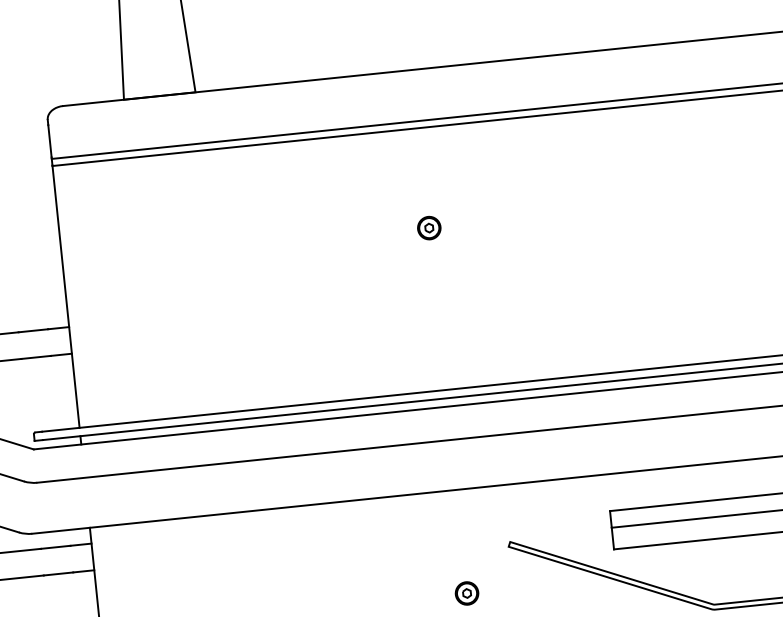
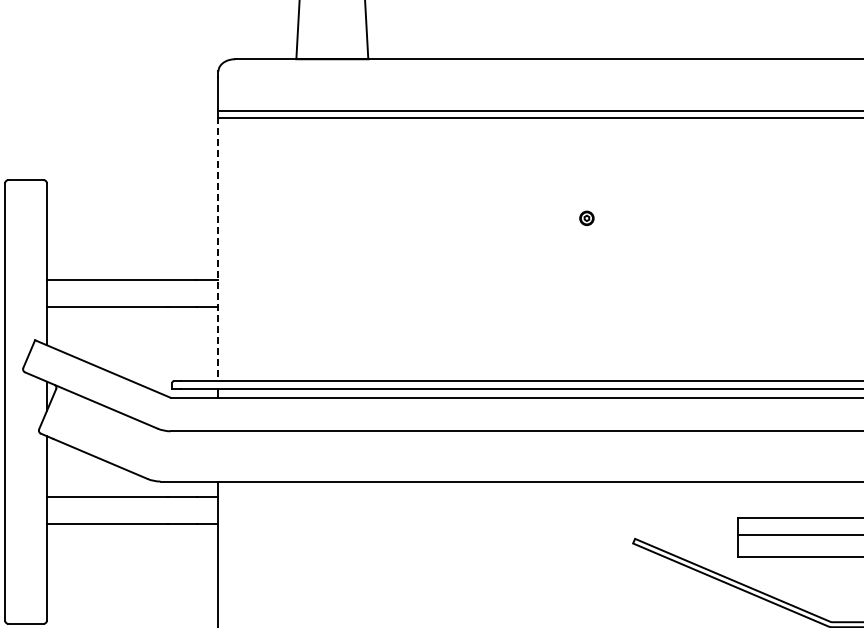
part: (428, 228) -> (586, 218), size x0.6
line: (66, 296) -> (218, 249), solid -> dashed
part: (466, 593) -> (586, 585), removed

